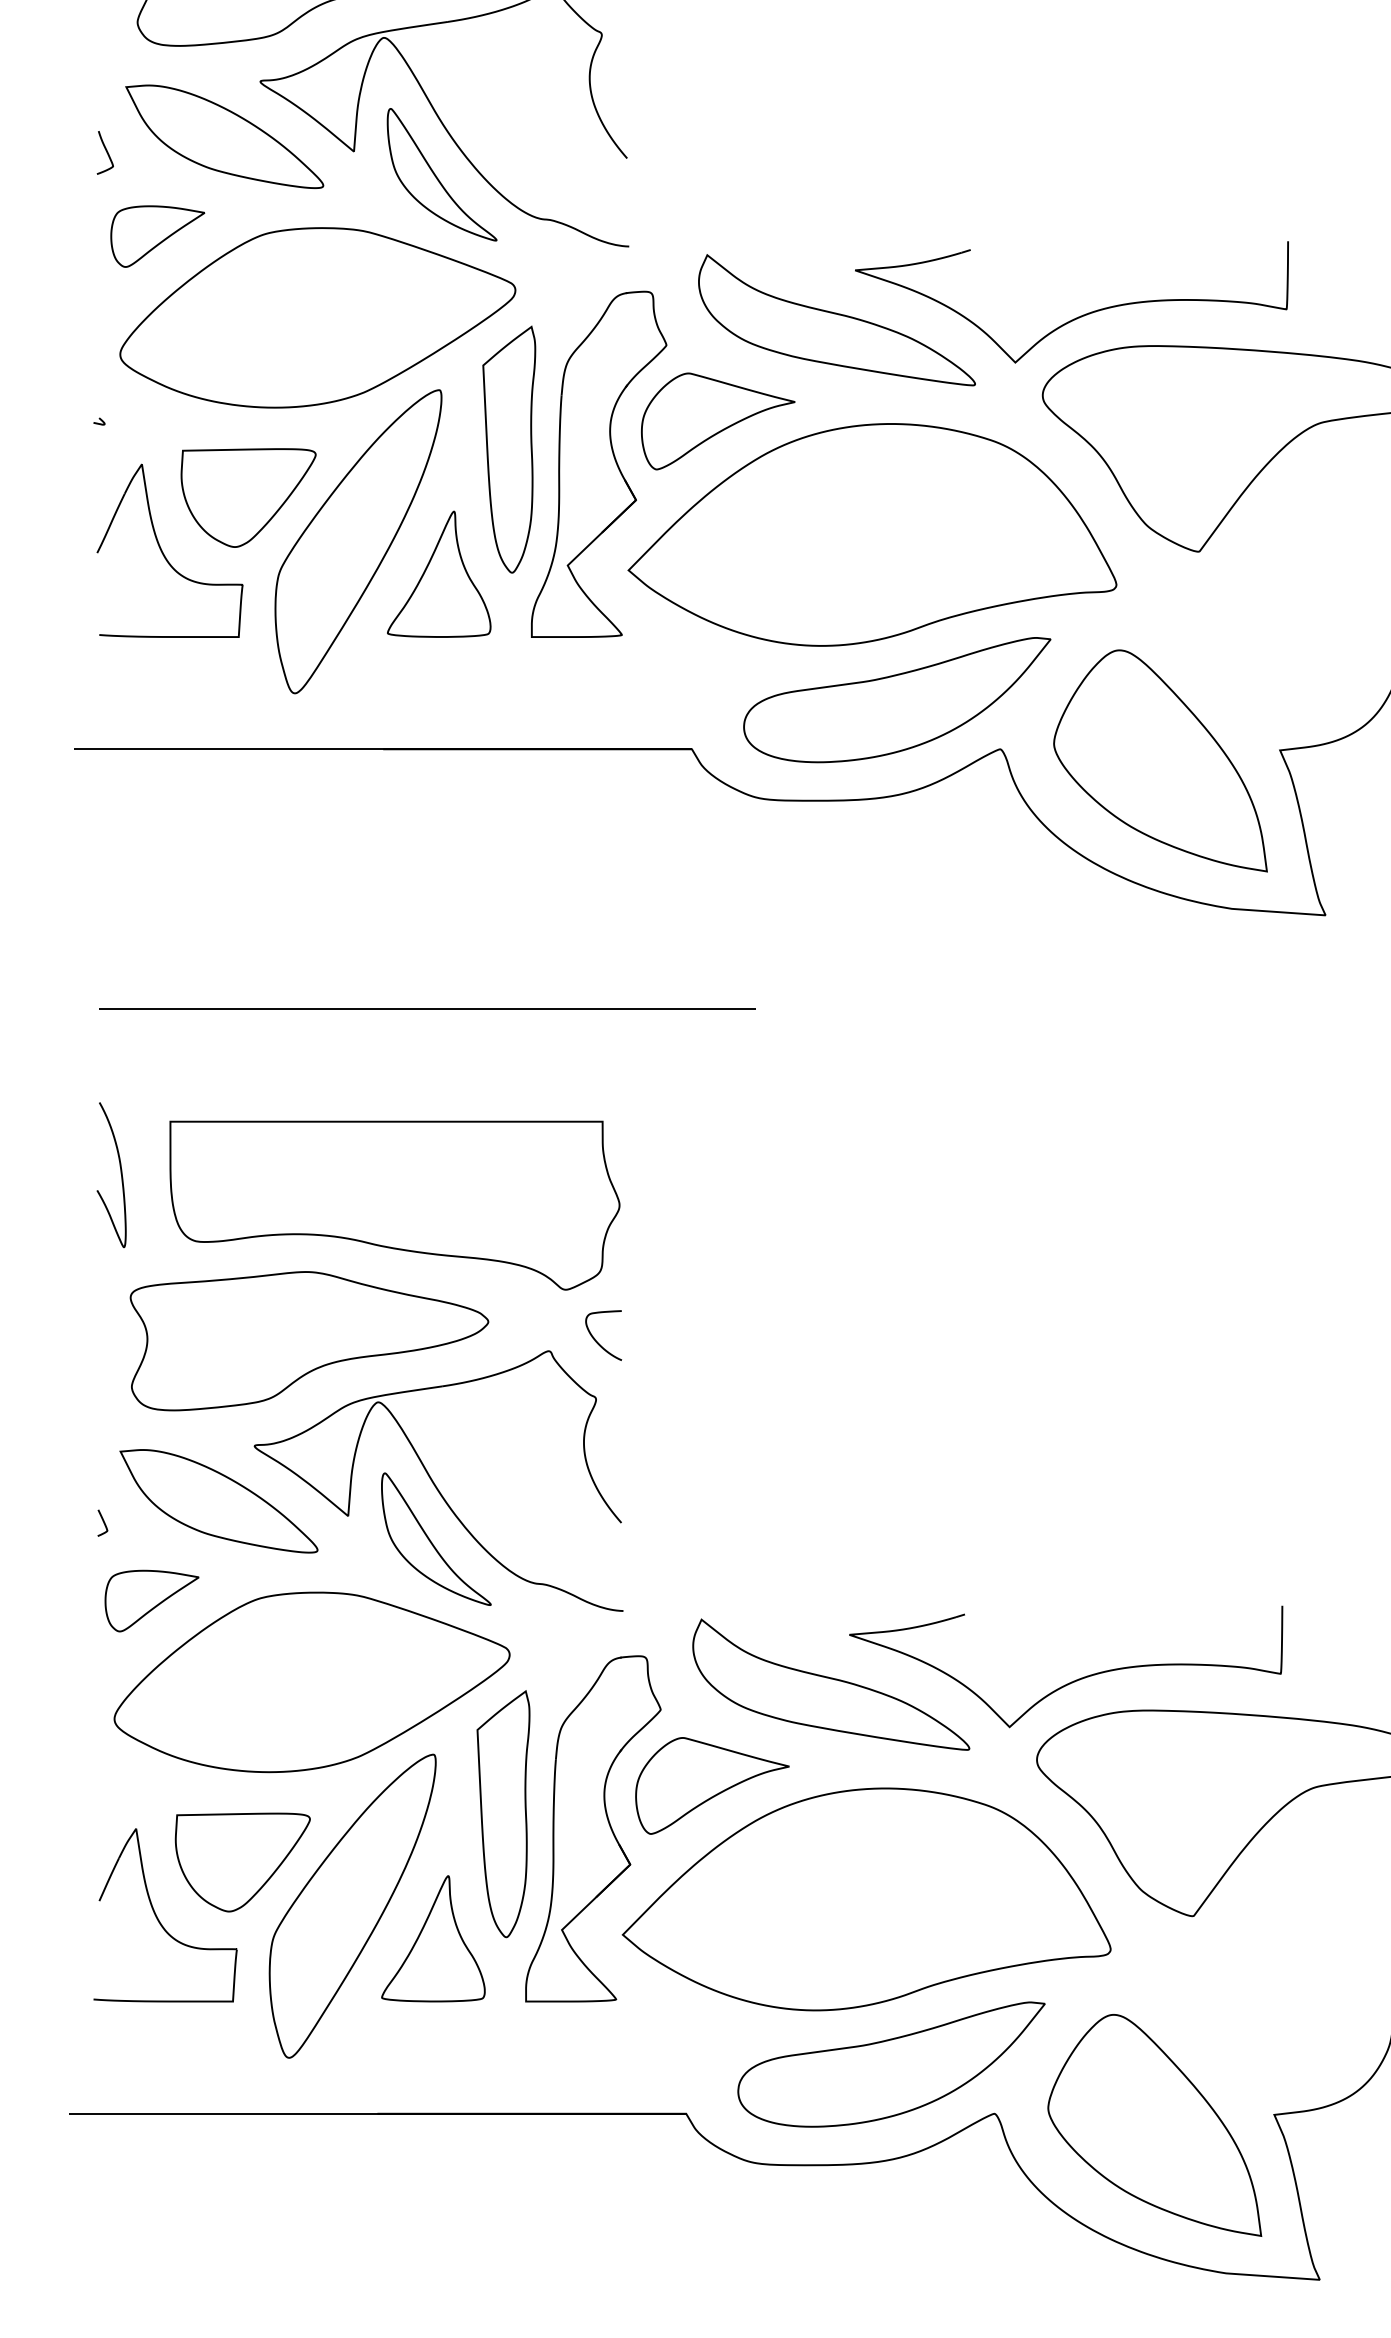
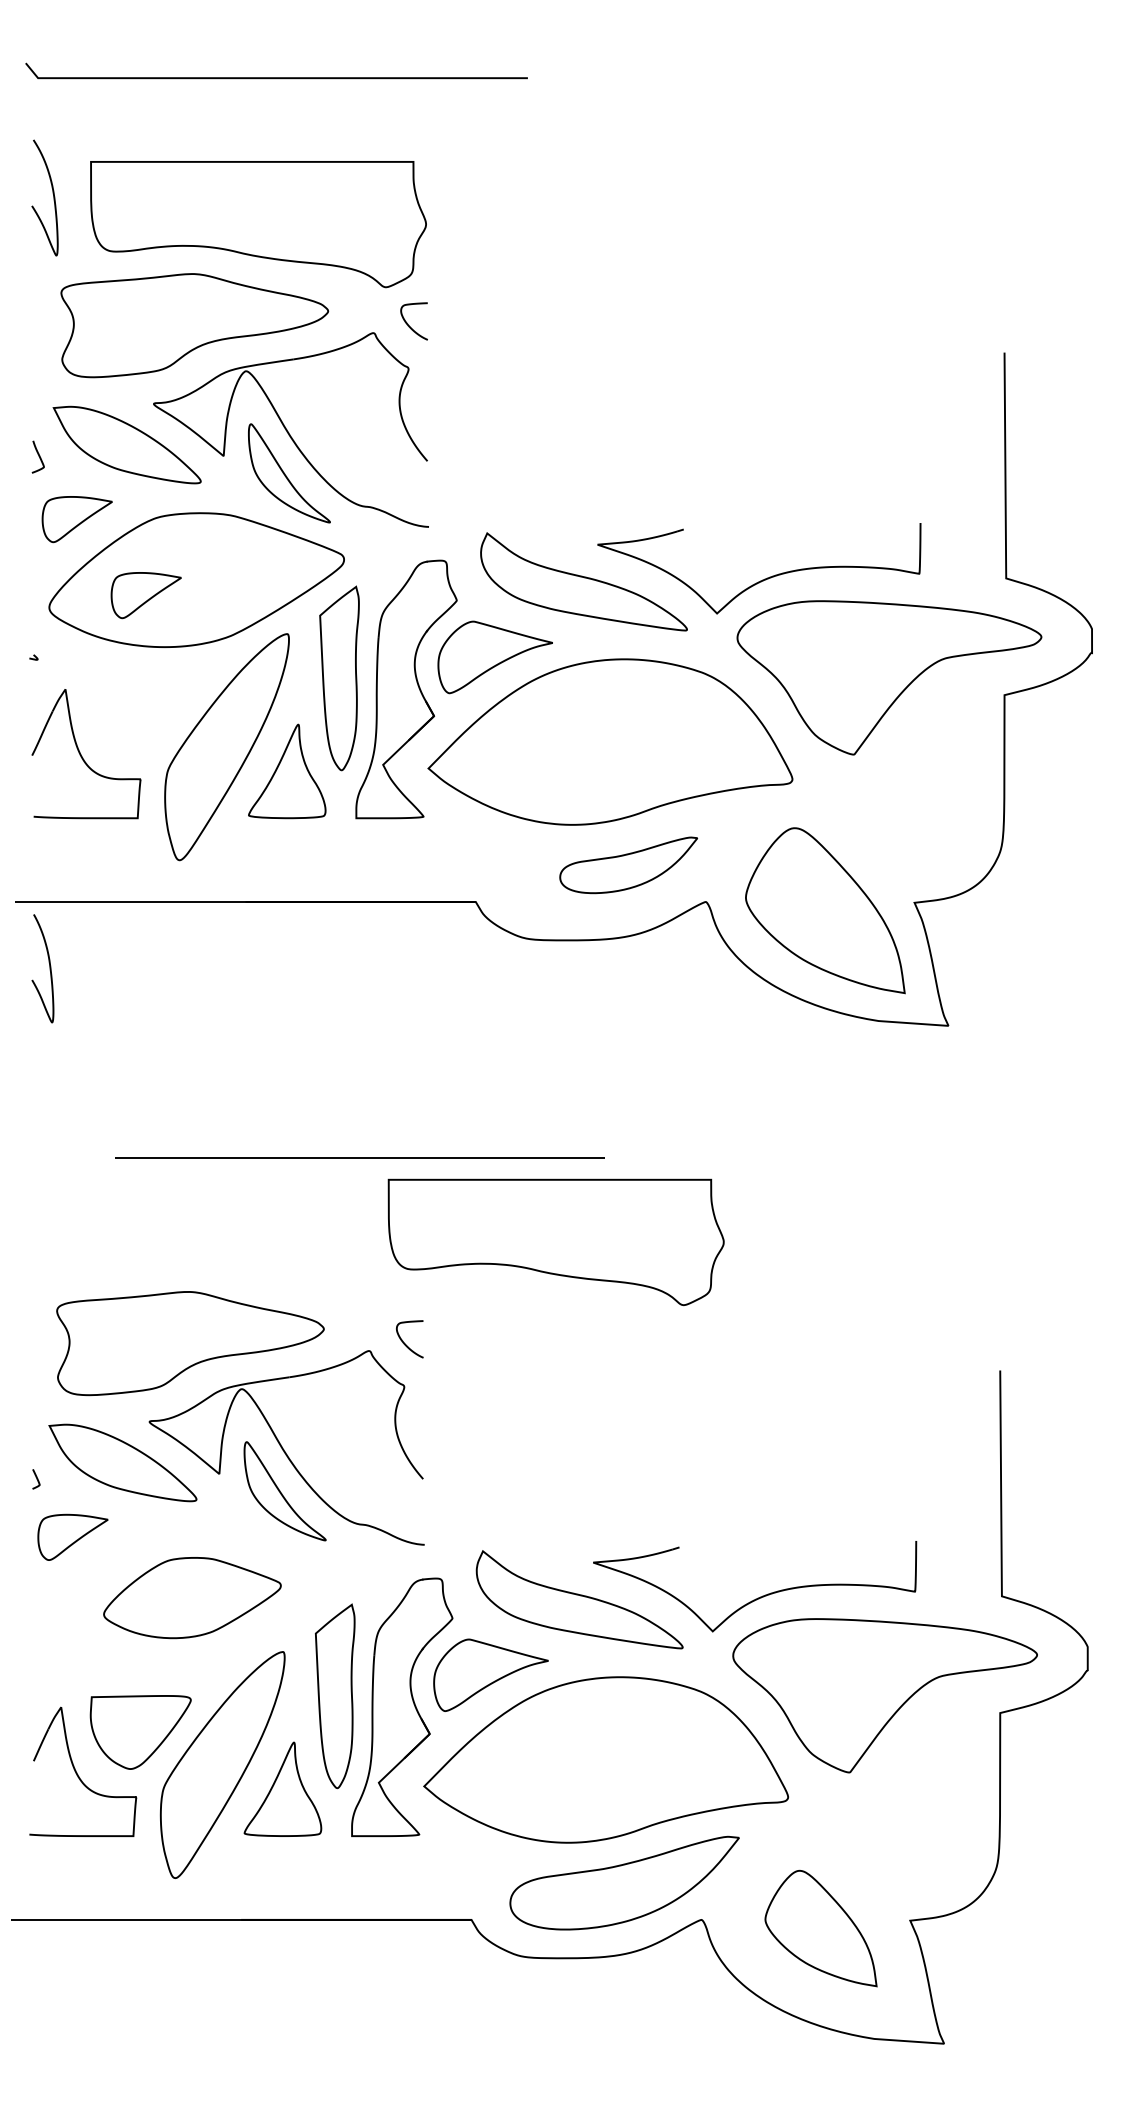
part: (249, 338) -> (145, 595), added
part: (247, 497) -> (144, 714), removed
part: (896, 700) -> (628, 865), size x0.6
line: (427, 1008) -> (359, 1157), moved
curve: (120, 1174) -> (49, 968), moved
part: (393, 1205) -> (555, 1242), moved
part: (312, 1681) -> (192, 1597), size x0.6
part: (1154, 2125) -> (820, 1928), size x0.7

